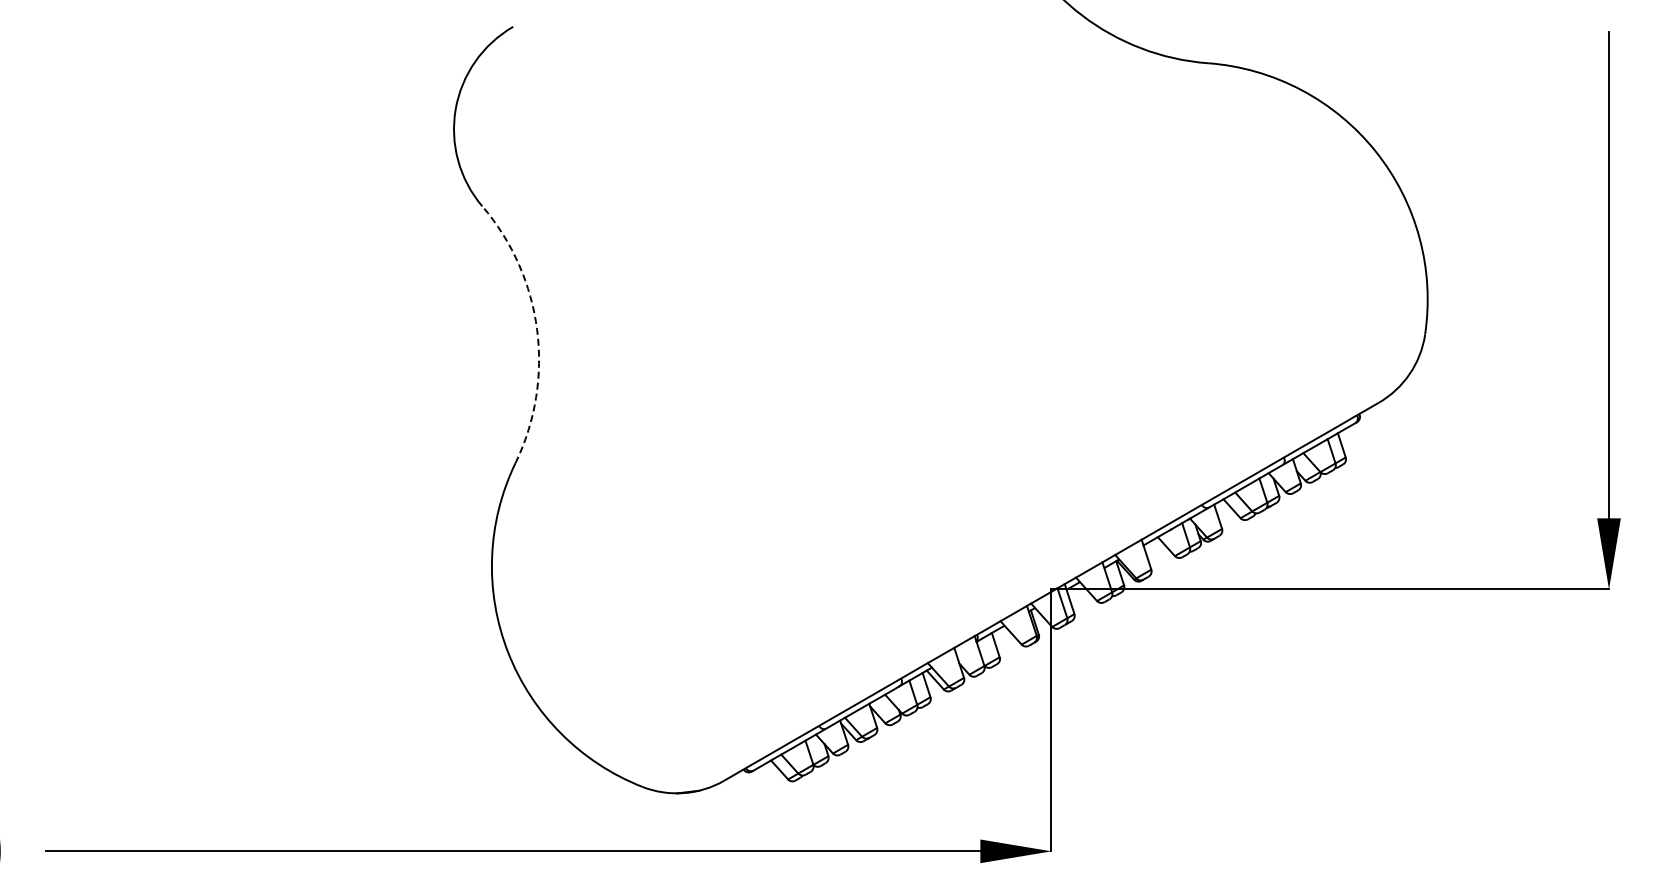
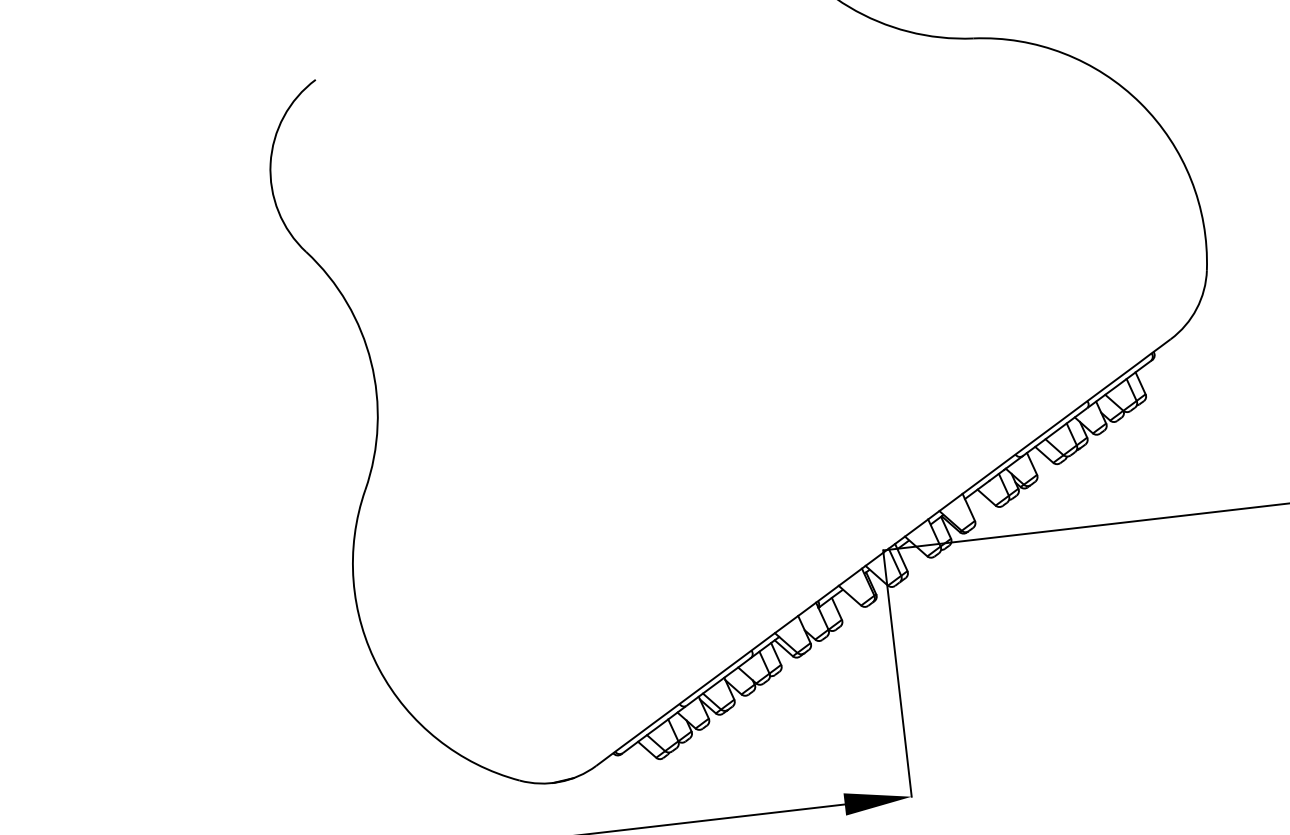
arc: (537, 329) -> (371, 361), dashed -> solid

